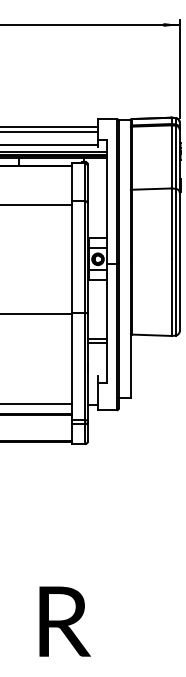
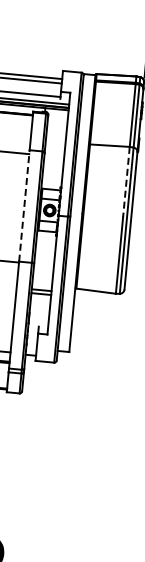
line: (171, 224) -> (126, 182), solid -> dashed
line: (72, 257) -> (24, 206), solid -> dashed

